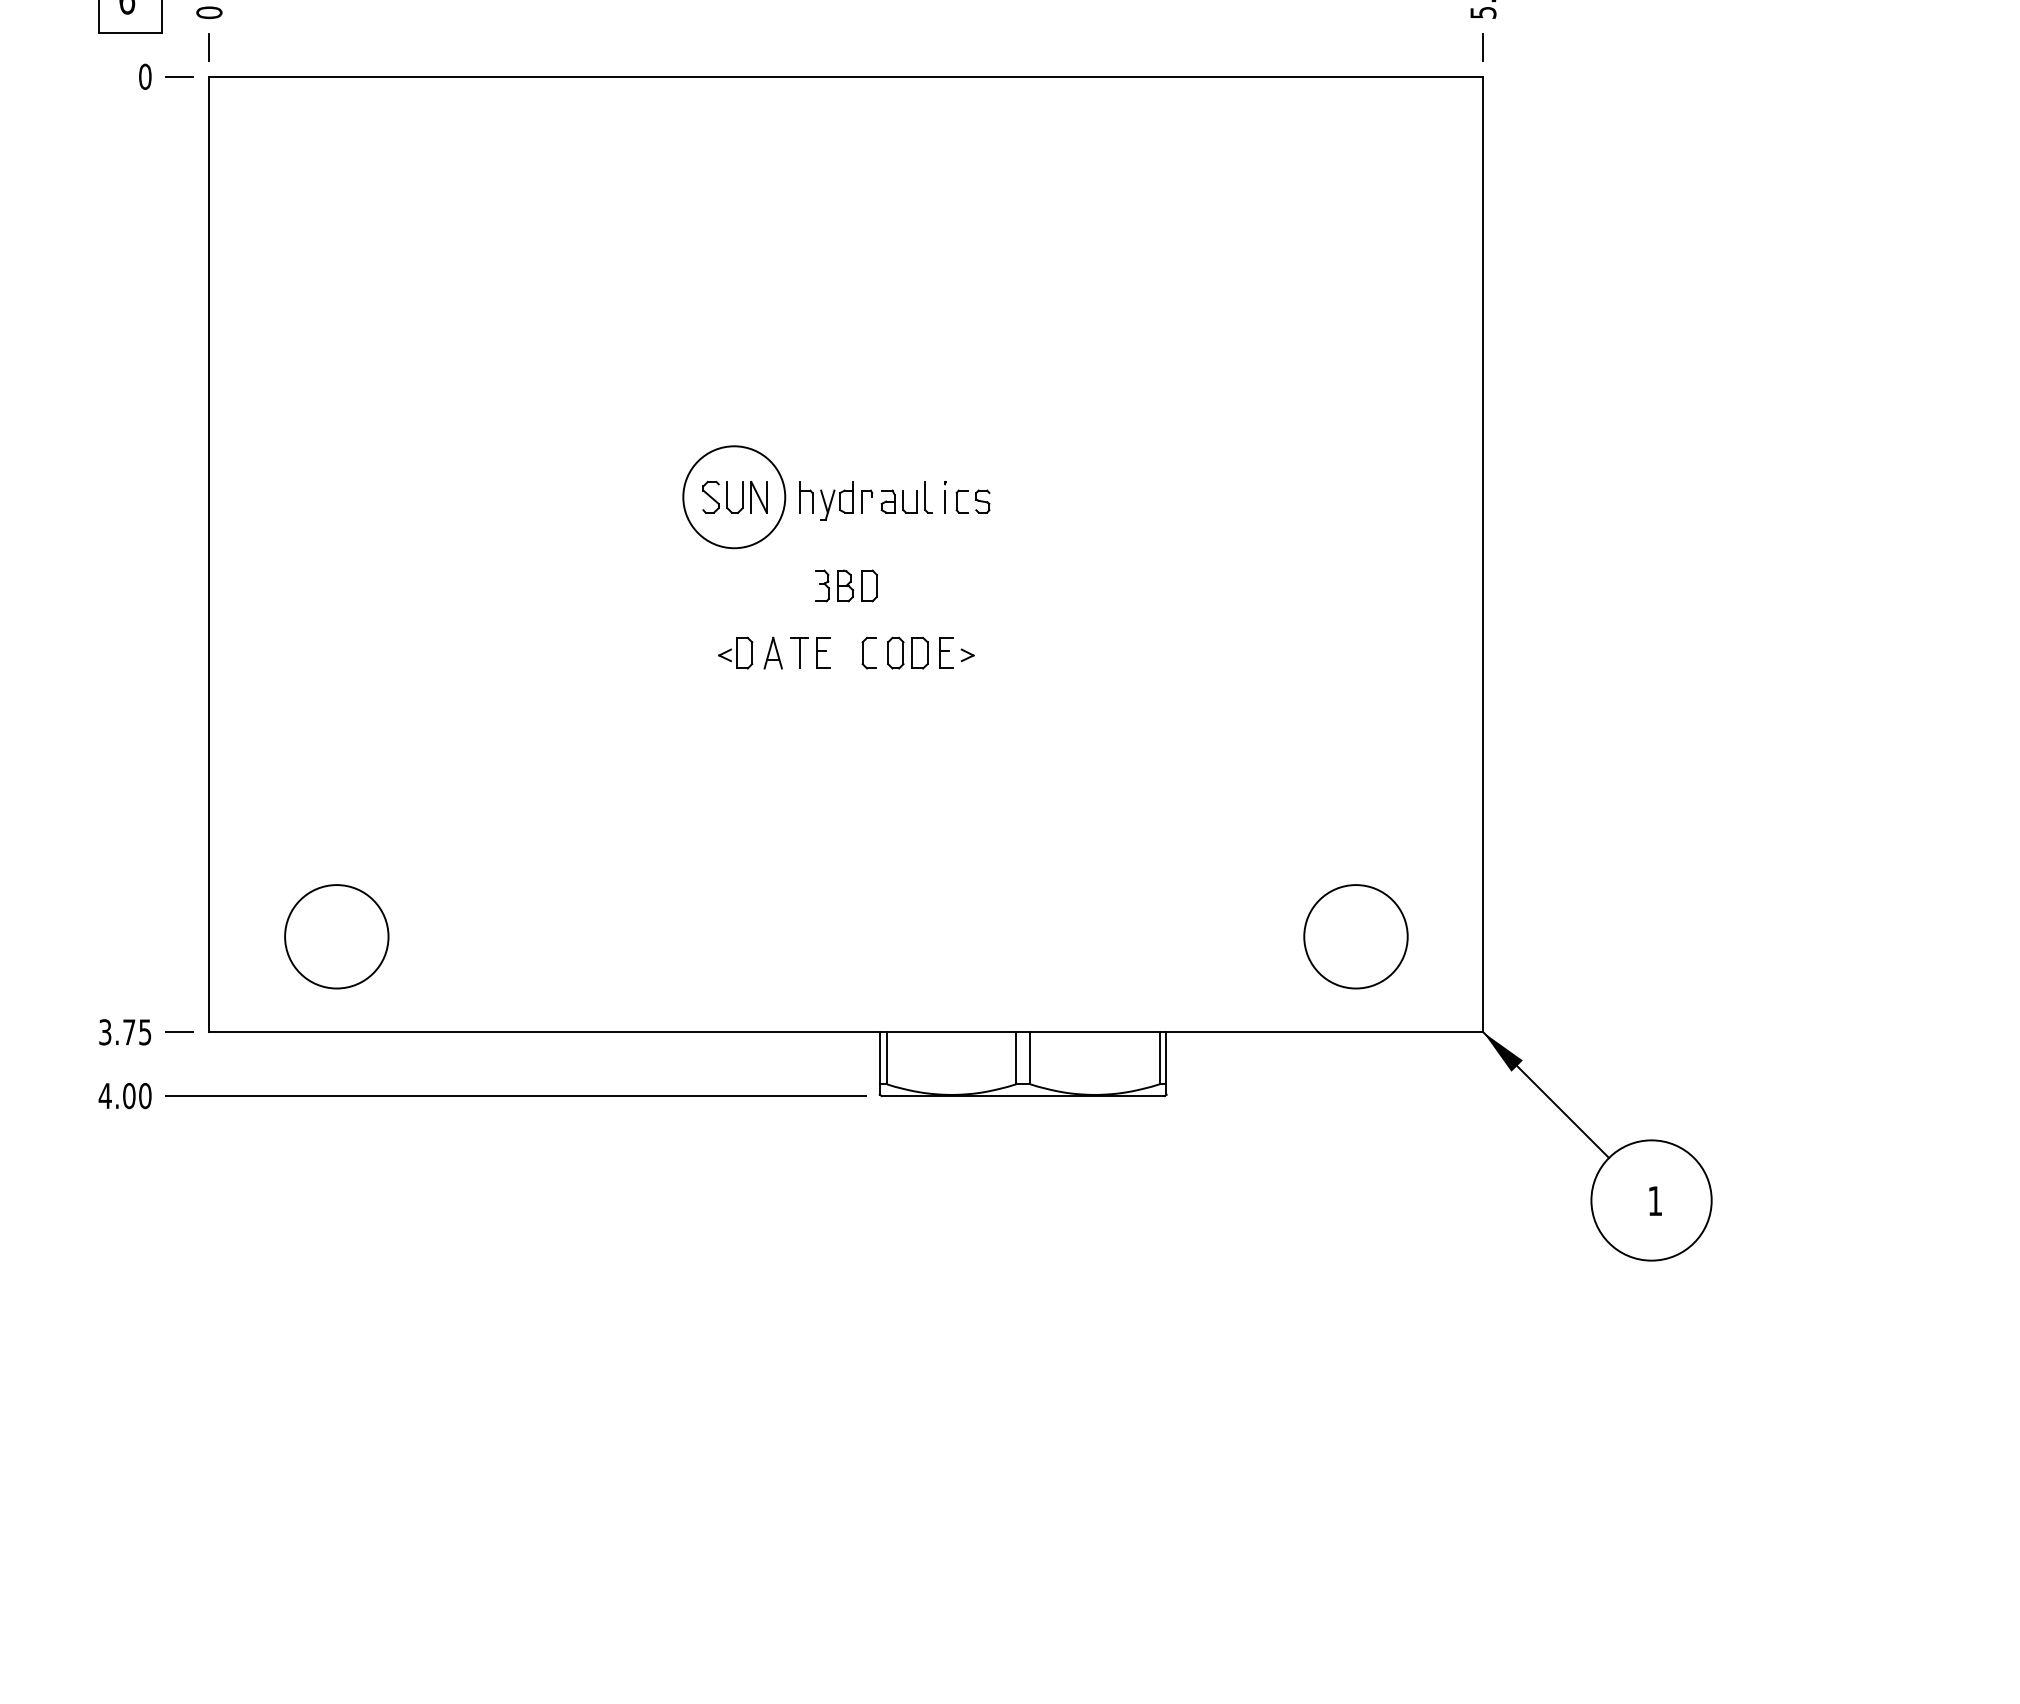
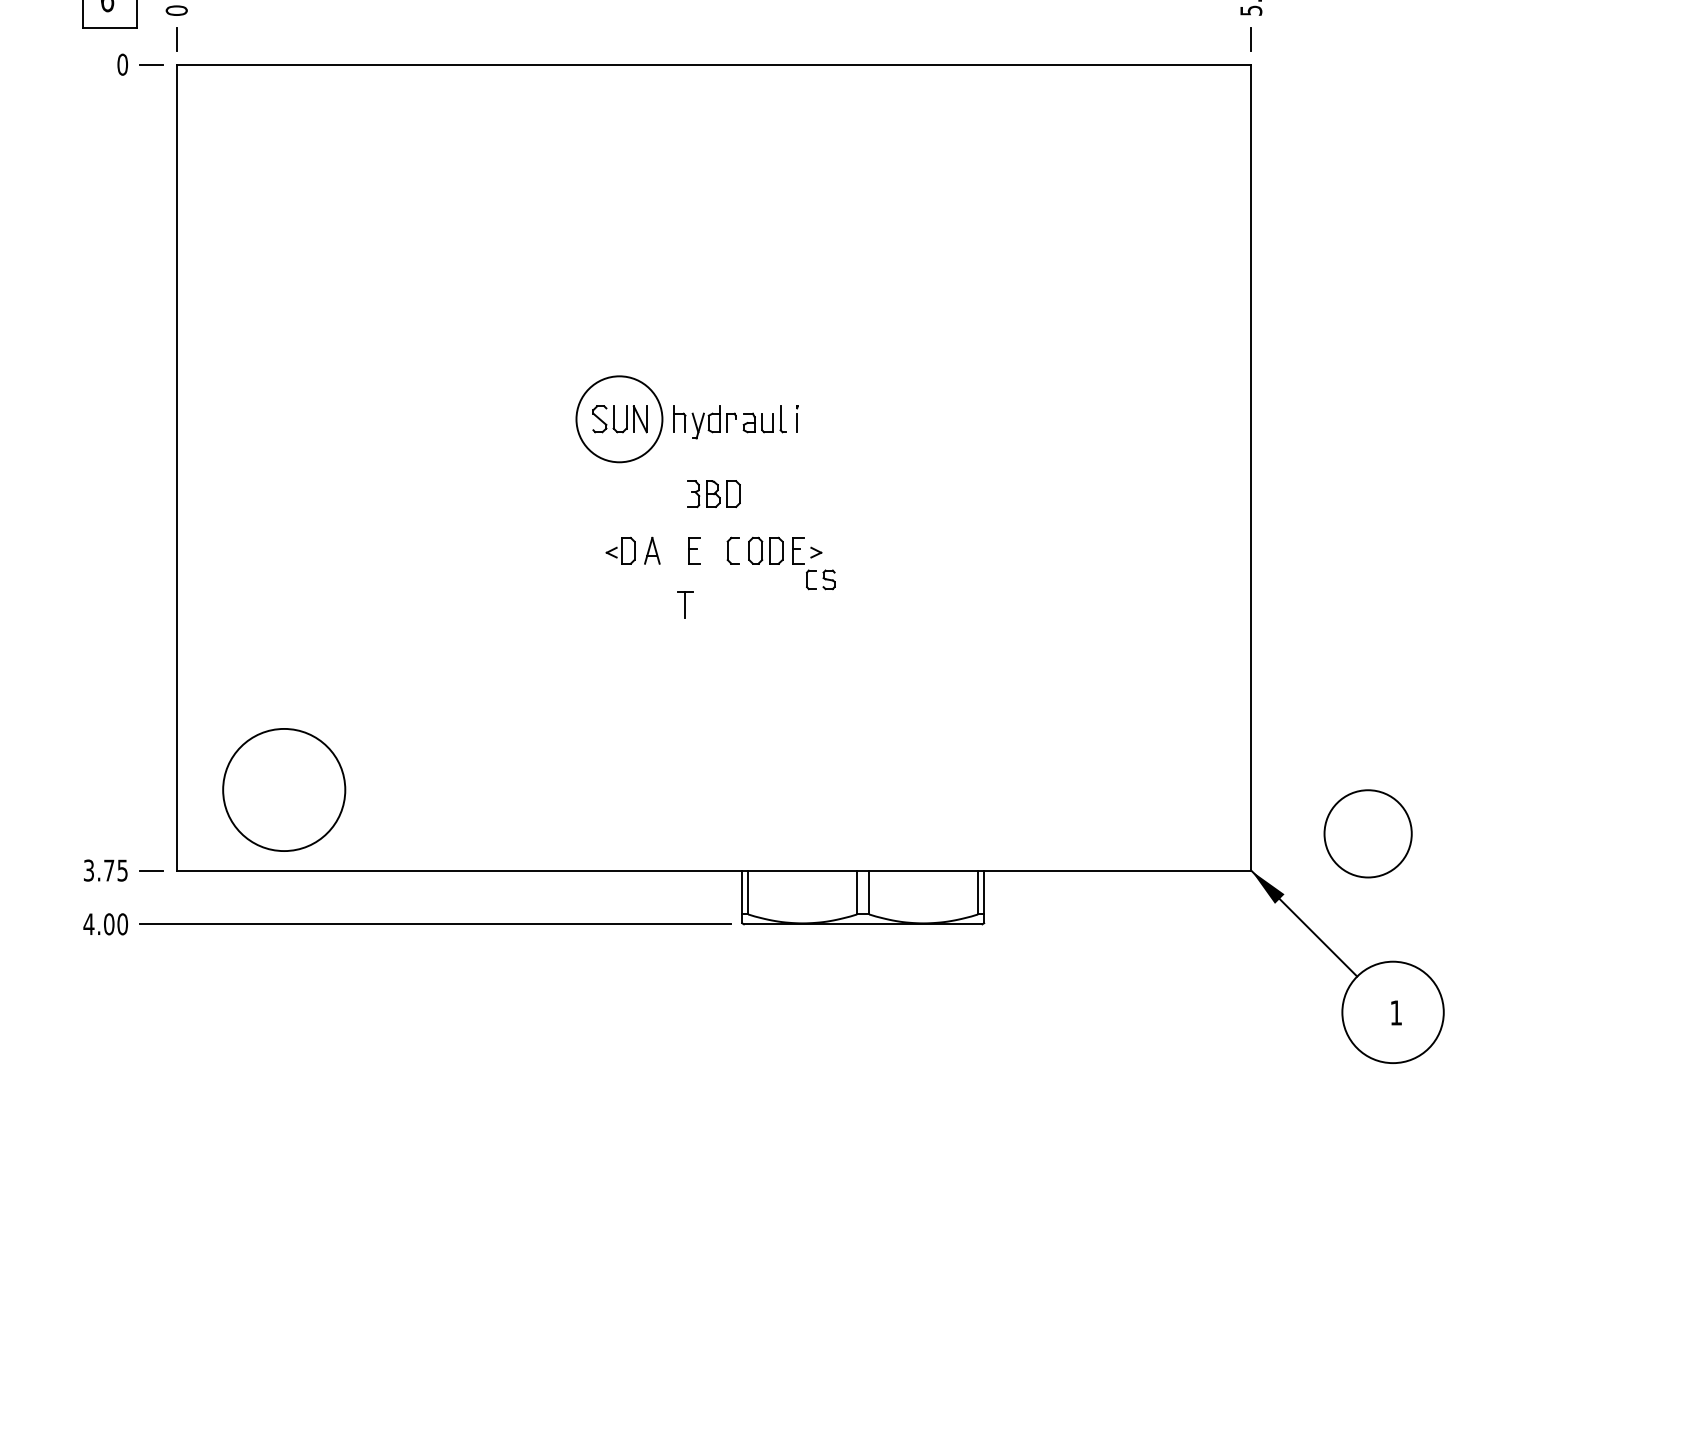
part: (972, 501) -> (820, 579), moved
part: (799, 652) -> (685, 604), moved
circle: (336, 936) -> (283, 789), size x1.4
circle: (1355, 936) -> (1367, 833), moved

